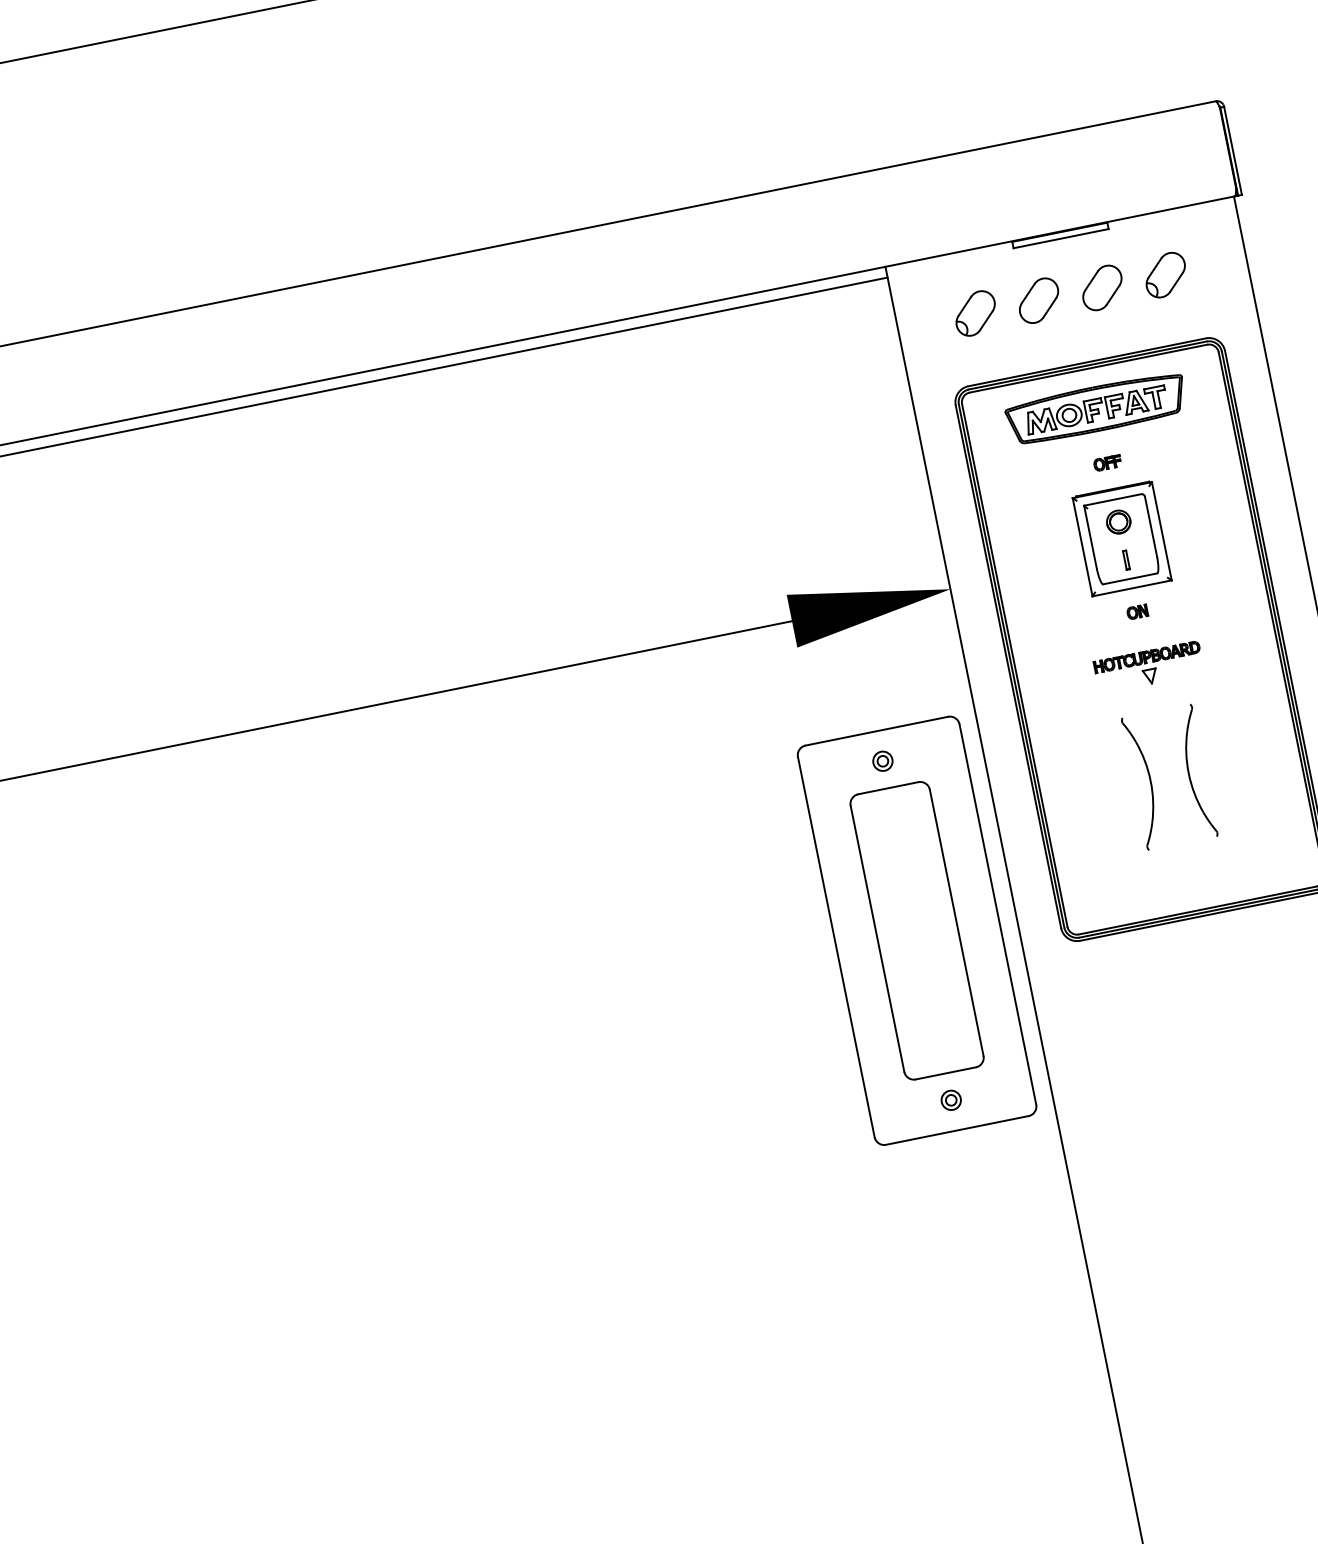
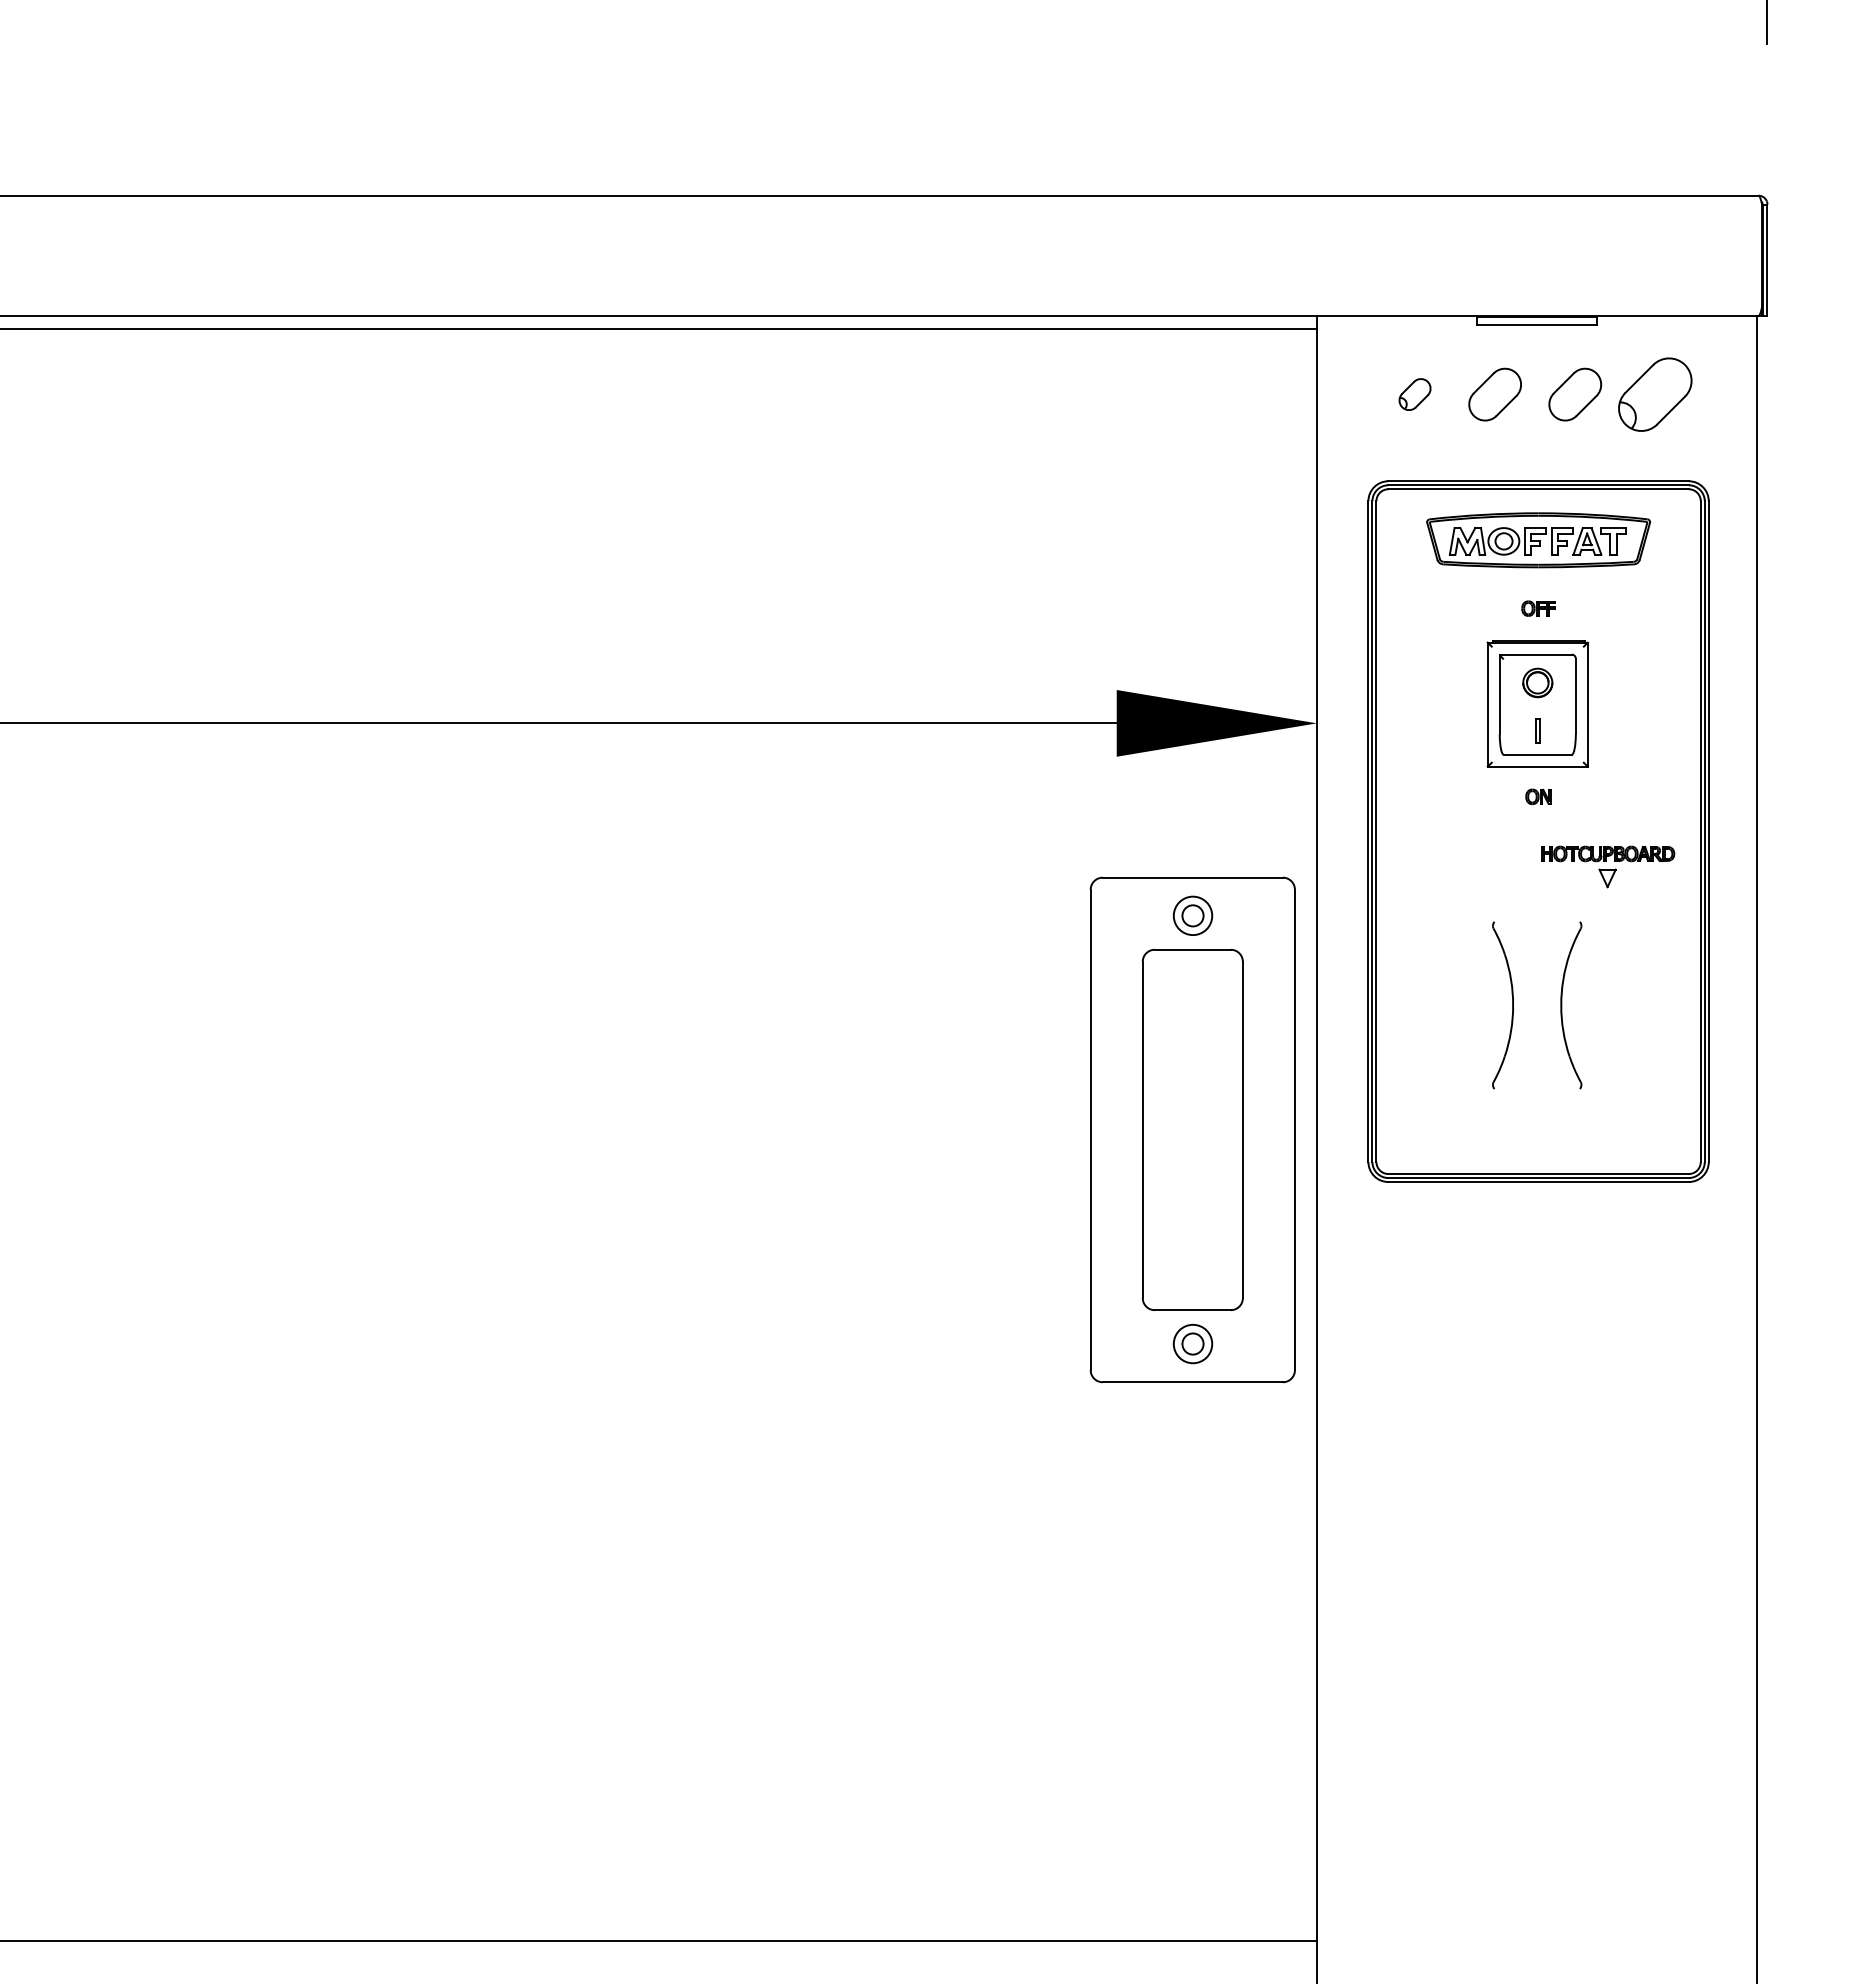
part: (1165, 275) -> (1655, 394), size x1.4
part: (975, 313) -> (1414, 394), size x0.6
part: (1149, 667) -> (1608, 866), moved
part: (882, 761) -> (1192, 915), size x1.6
part: (951, 1100) -> (1192, 1344), size x1.6

